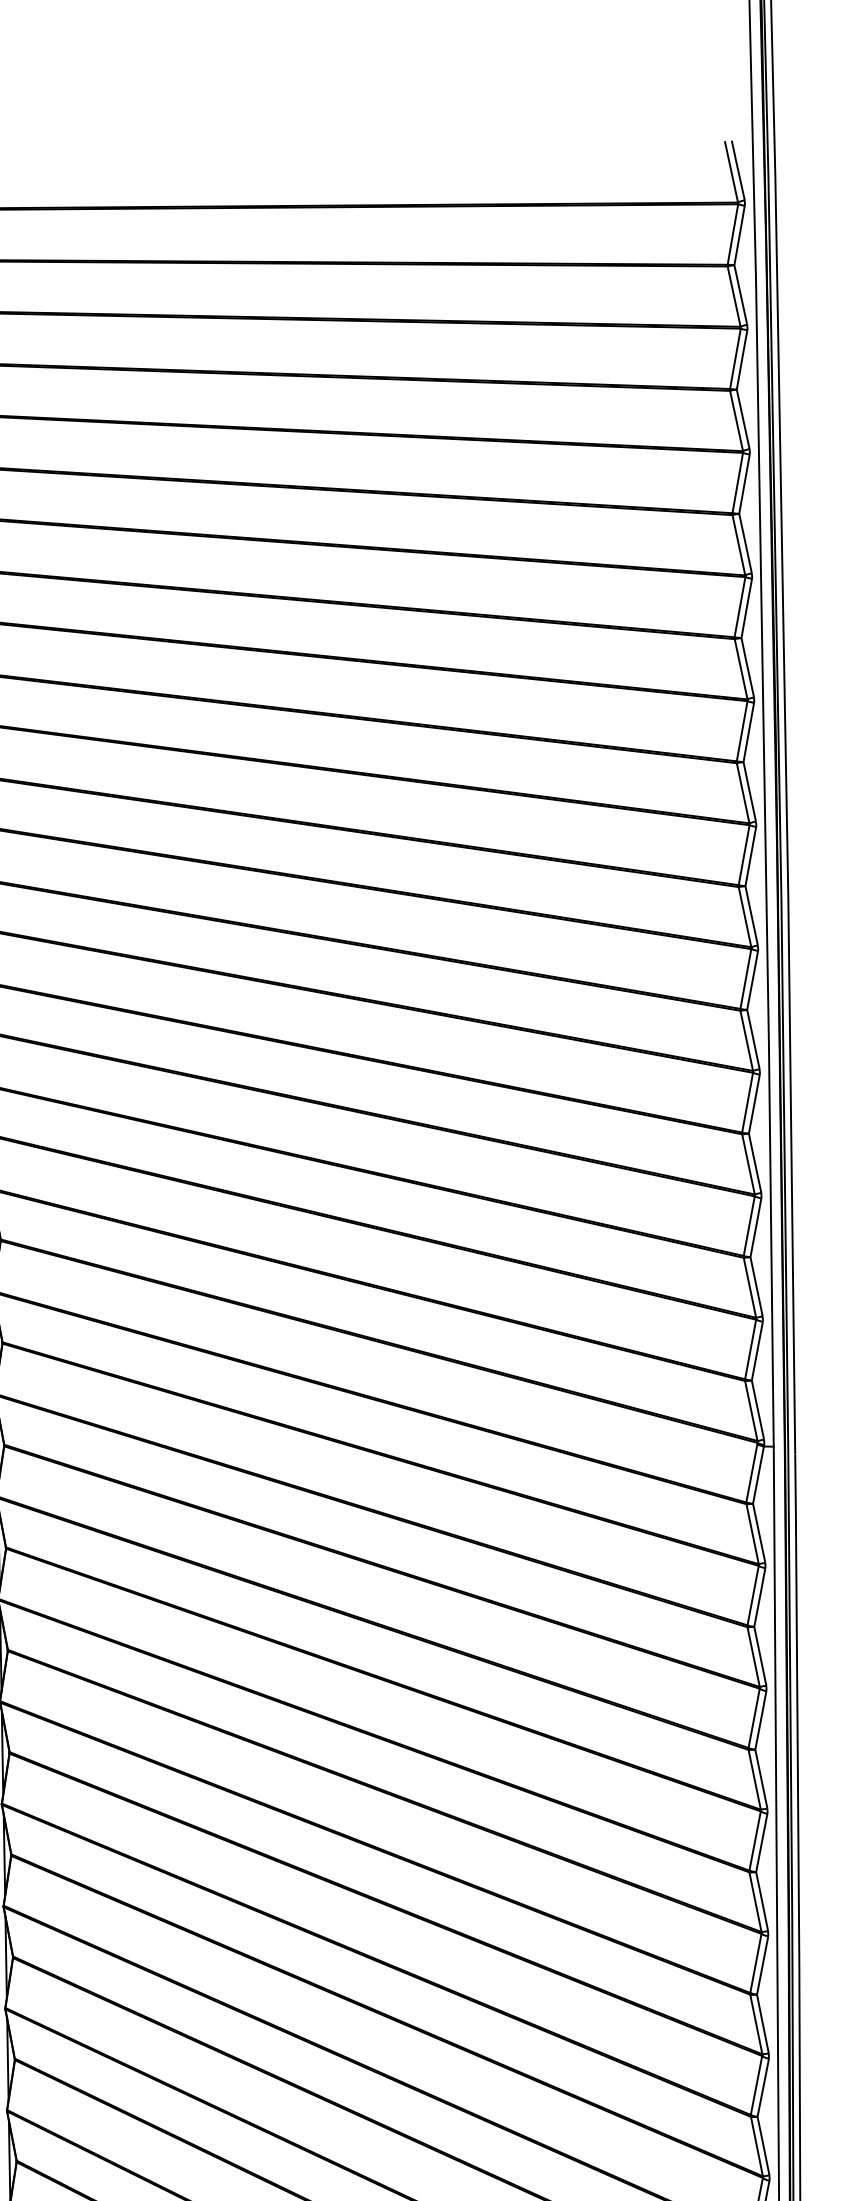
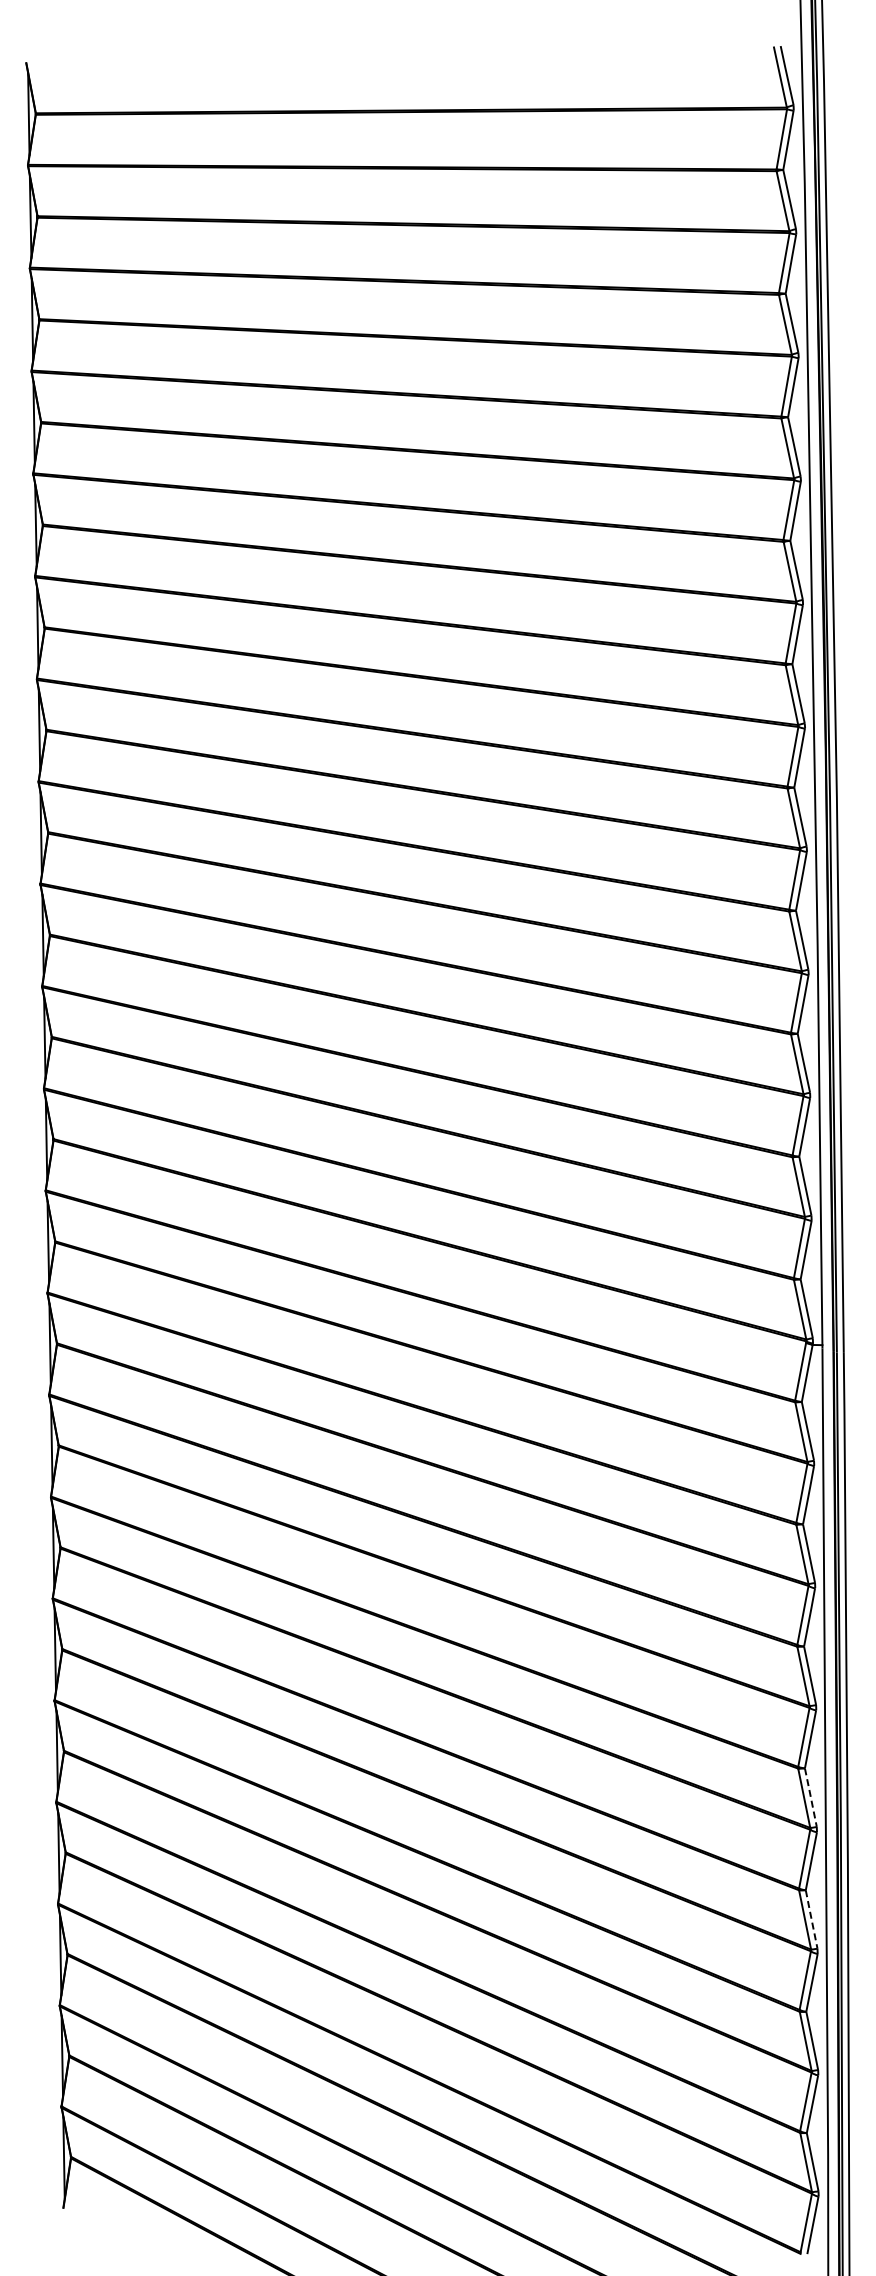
line: (761, 1900) -> (810, 1796), solid -> dashed
line: (762, 2023) -> (811, 1918), solid -> dashed

